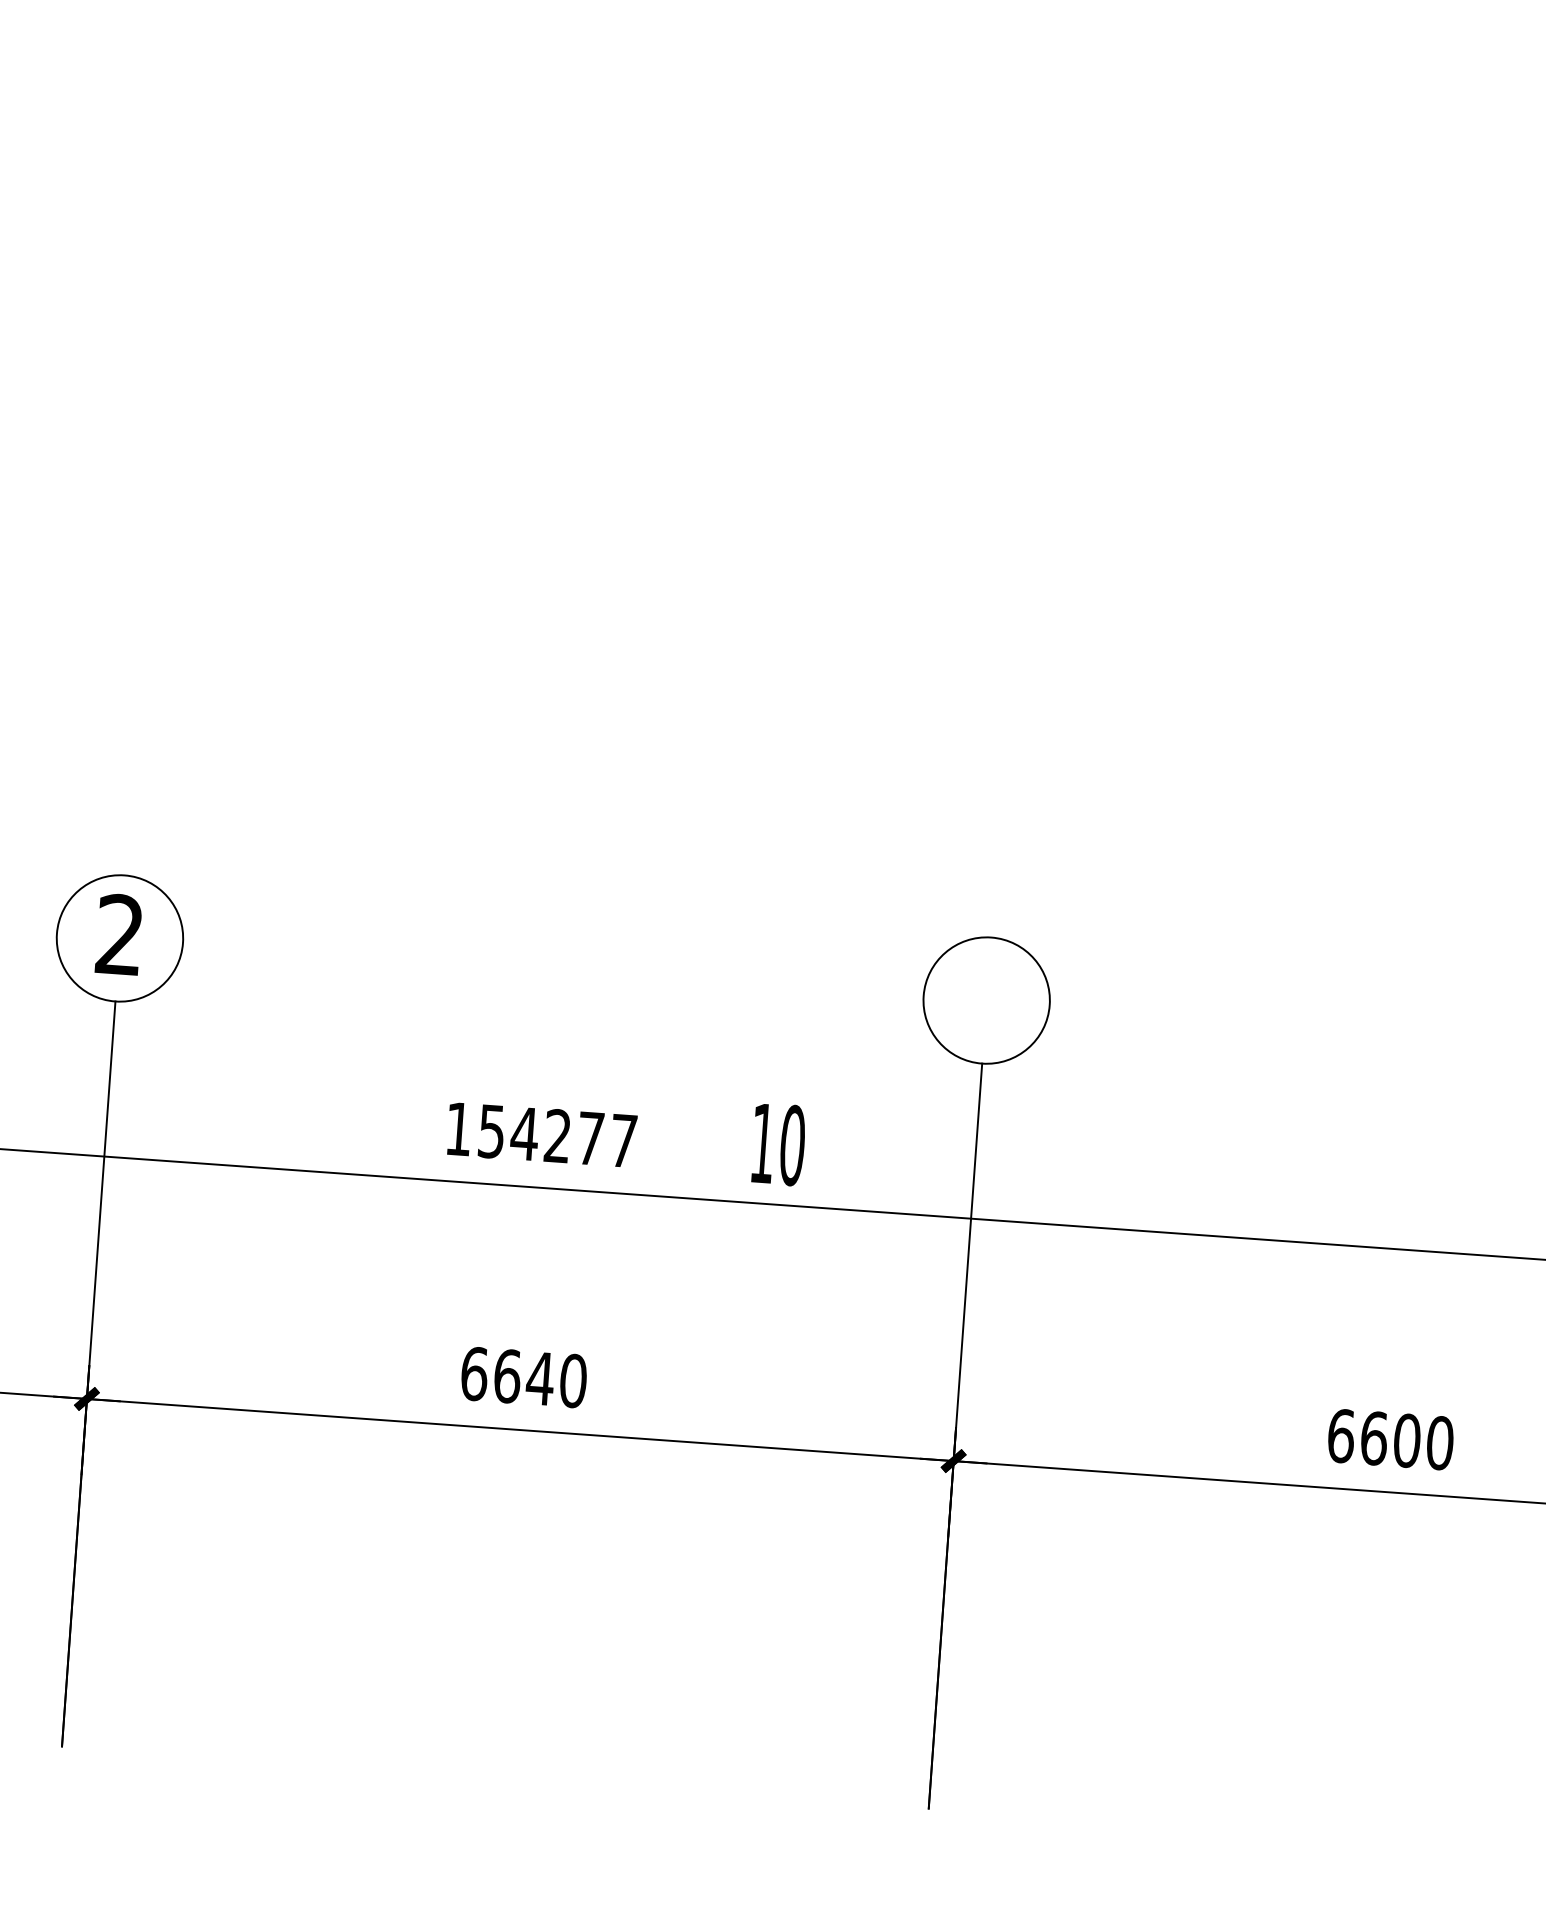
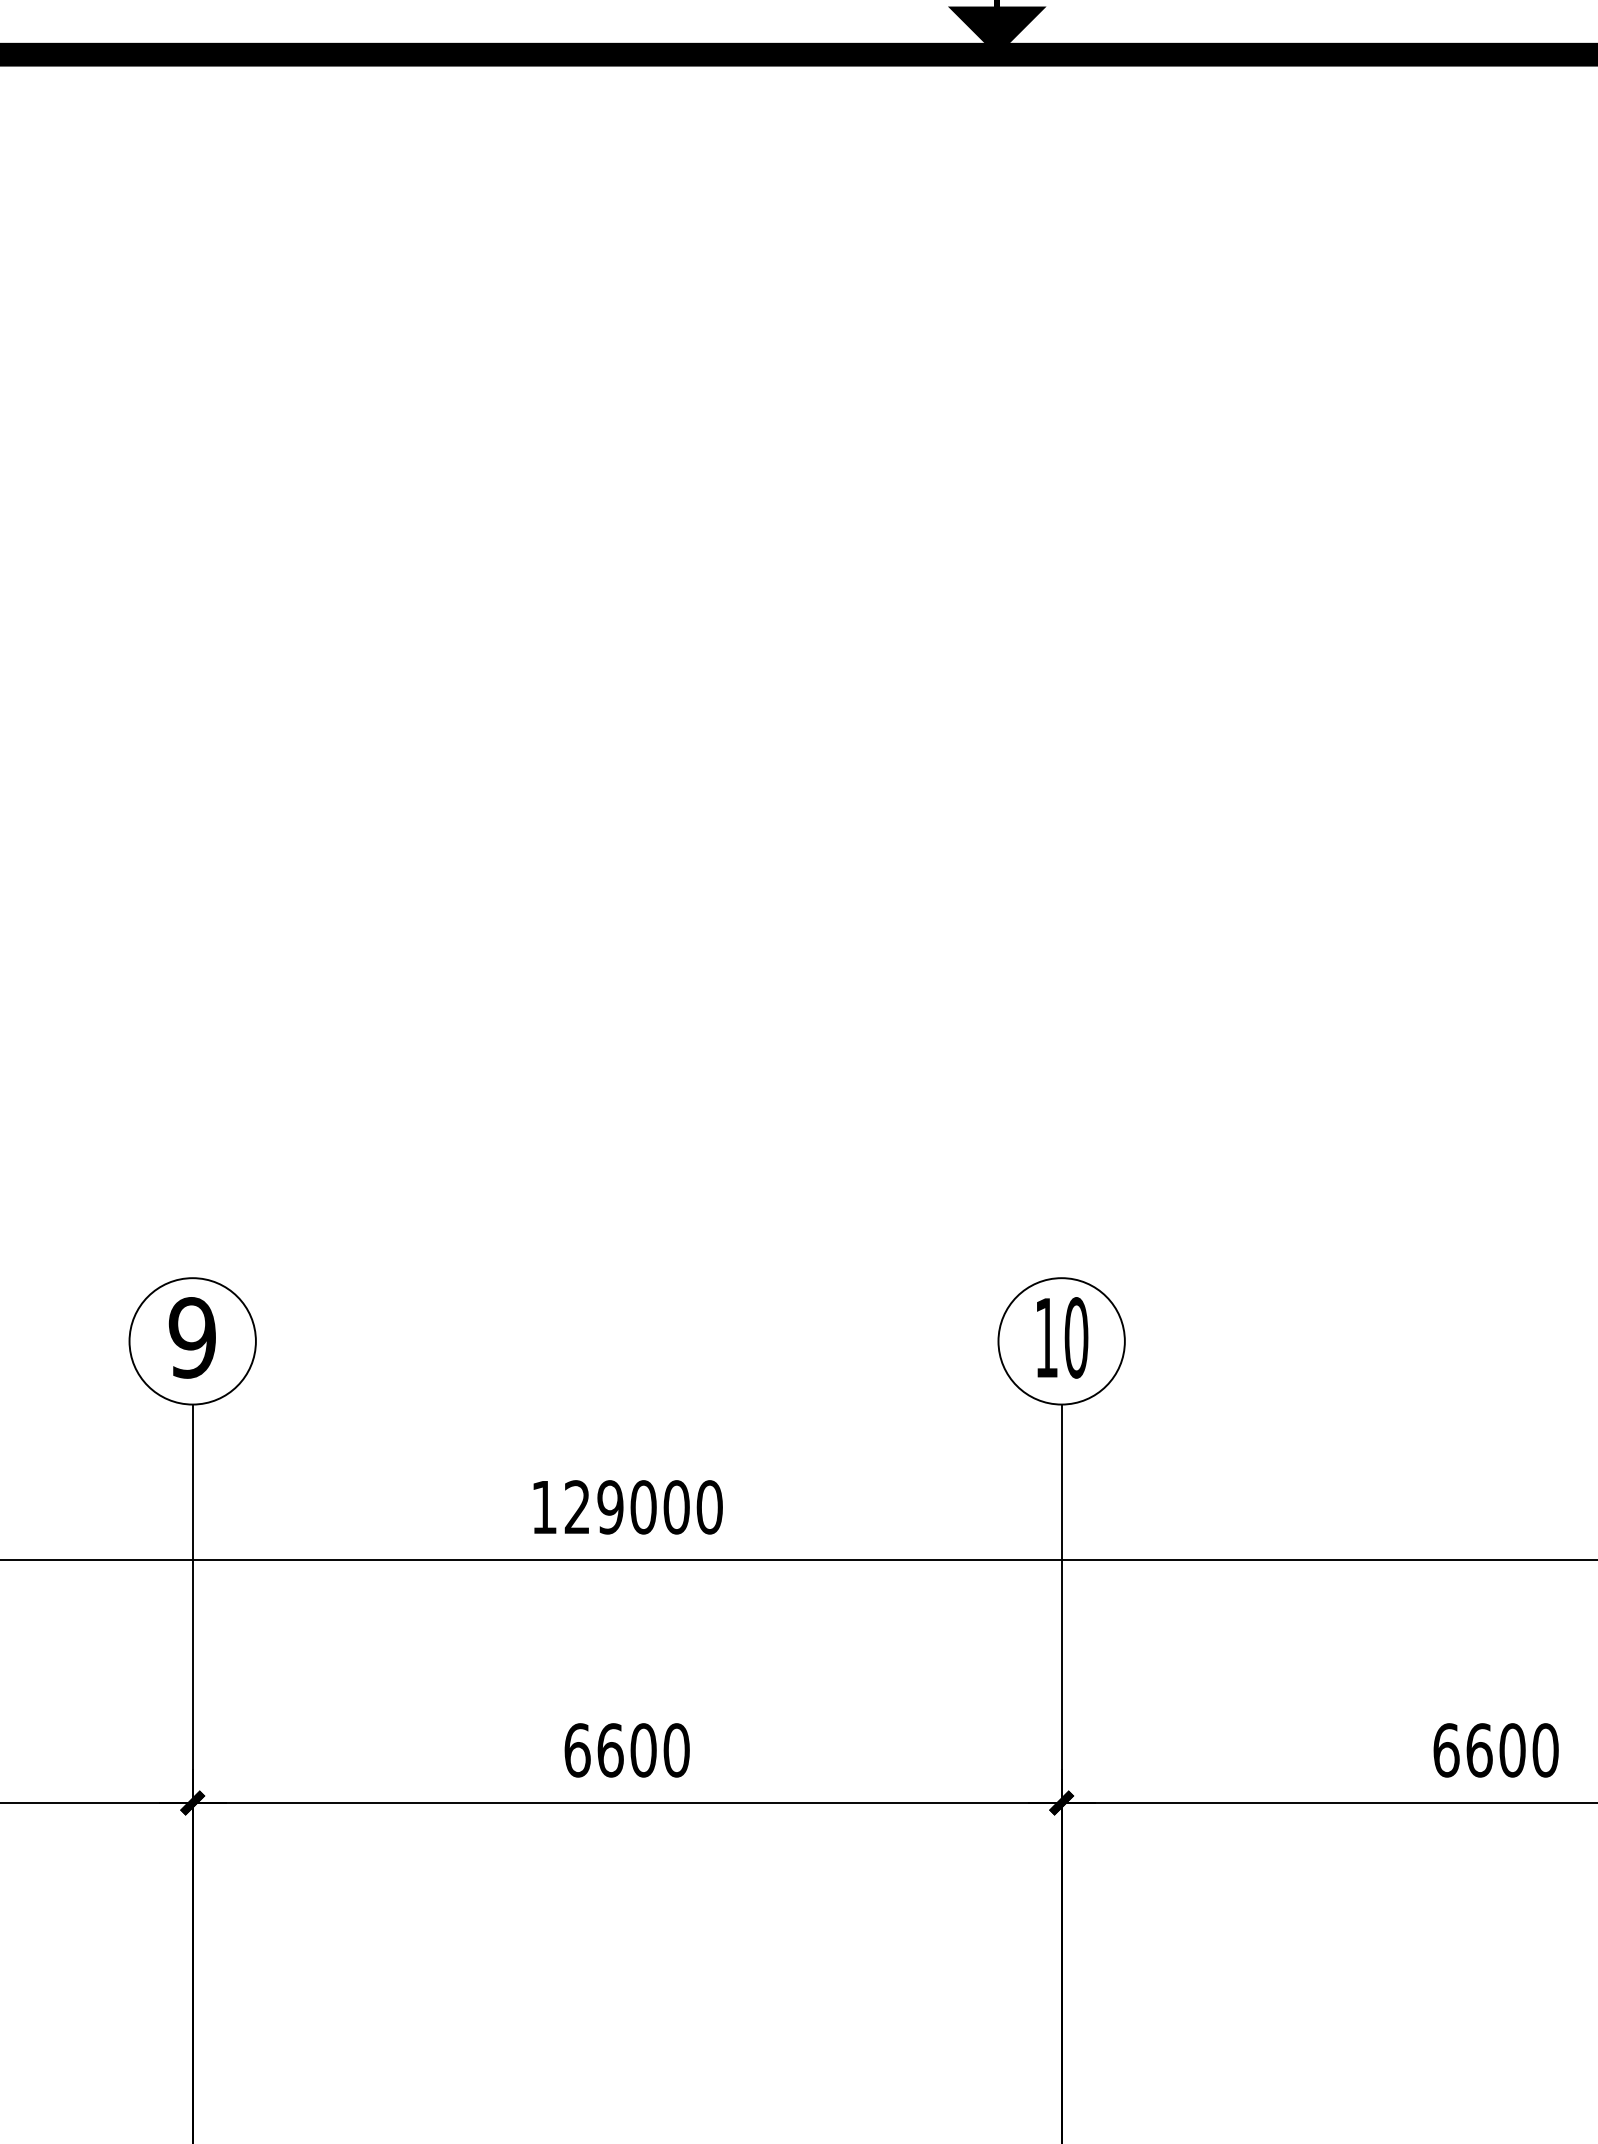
text: (119, 934) -> (191, 1337), 2 -> 9
text: (557, 1136) -> (643, 1507), 154277 -> 129000
text: (778, 1144) -> (1062, 1337), moved
text: (540, 1378) -> (643, 1750), 6640 -> 6600

